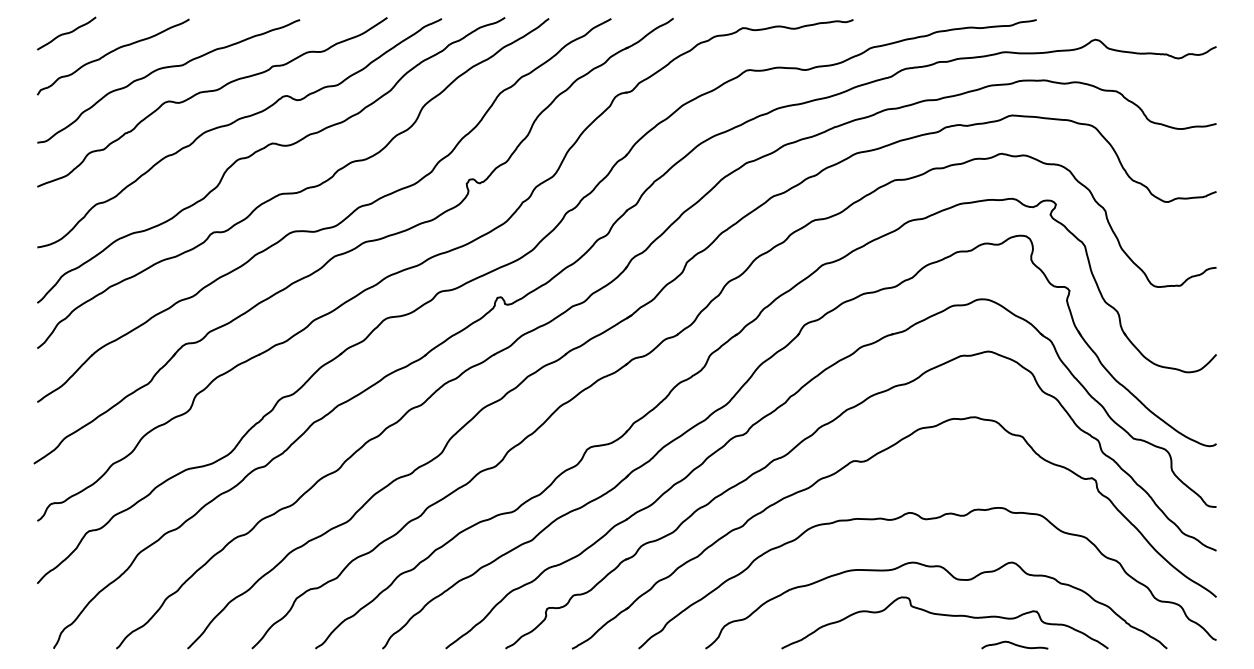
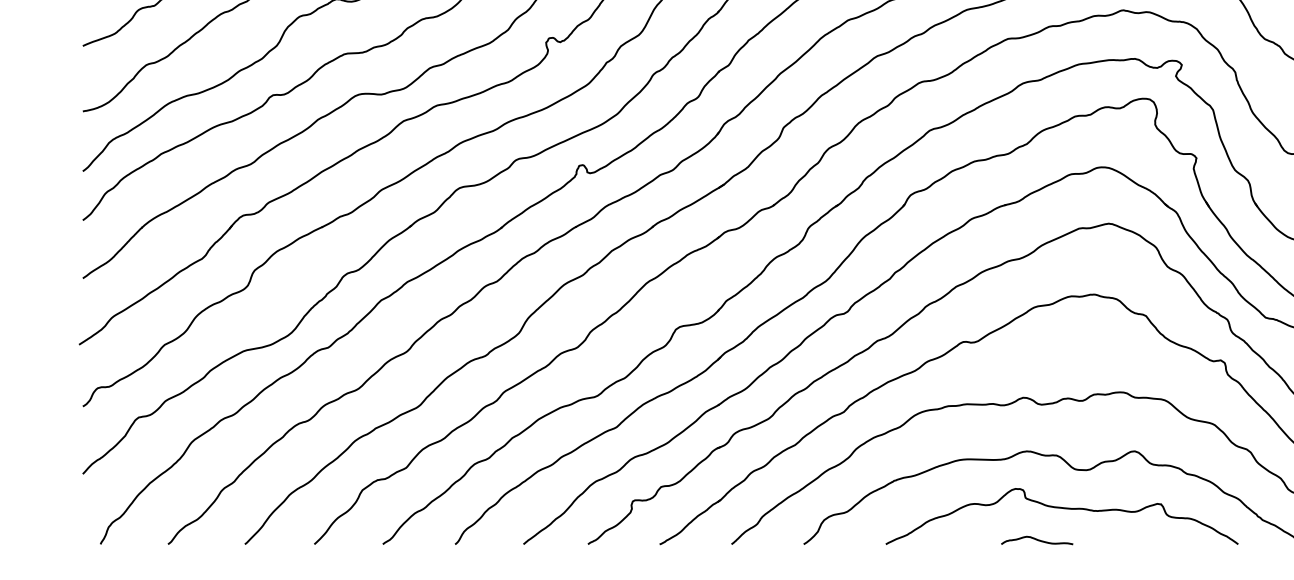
curve: (1014, 644) -> (1036, 539), moved

